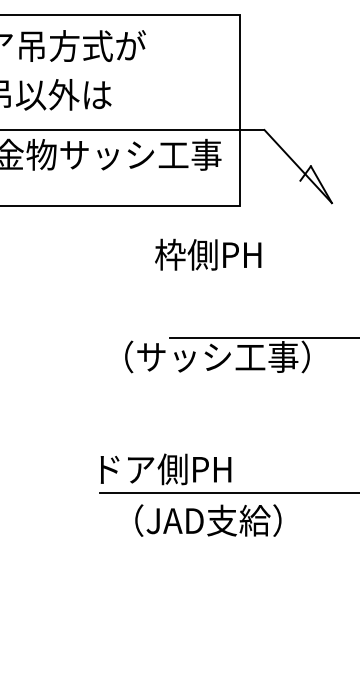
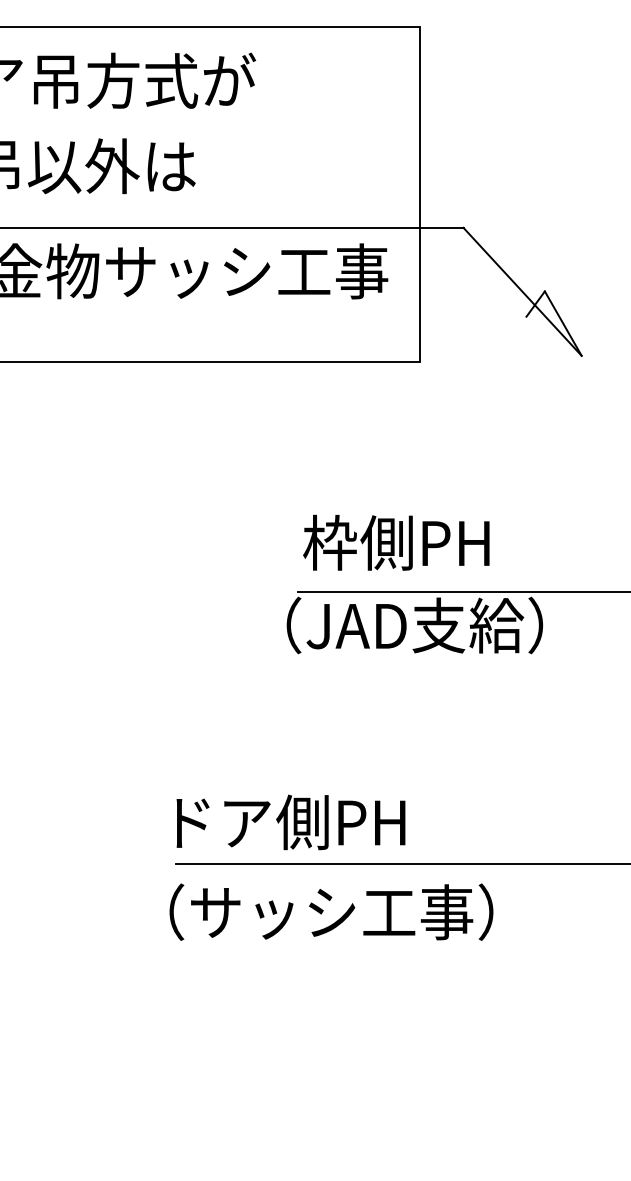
text: (208, 254) -> (396, 542), moved
text: (211, 356) -> (370, 624), （サッシ工事） -> （JAD支給）
text: (183, 520) -> (321, 911), （JAD支給） -> （サッシ工事）

